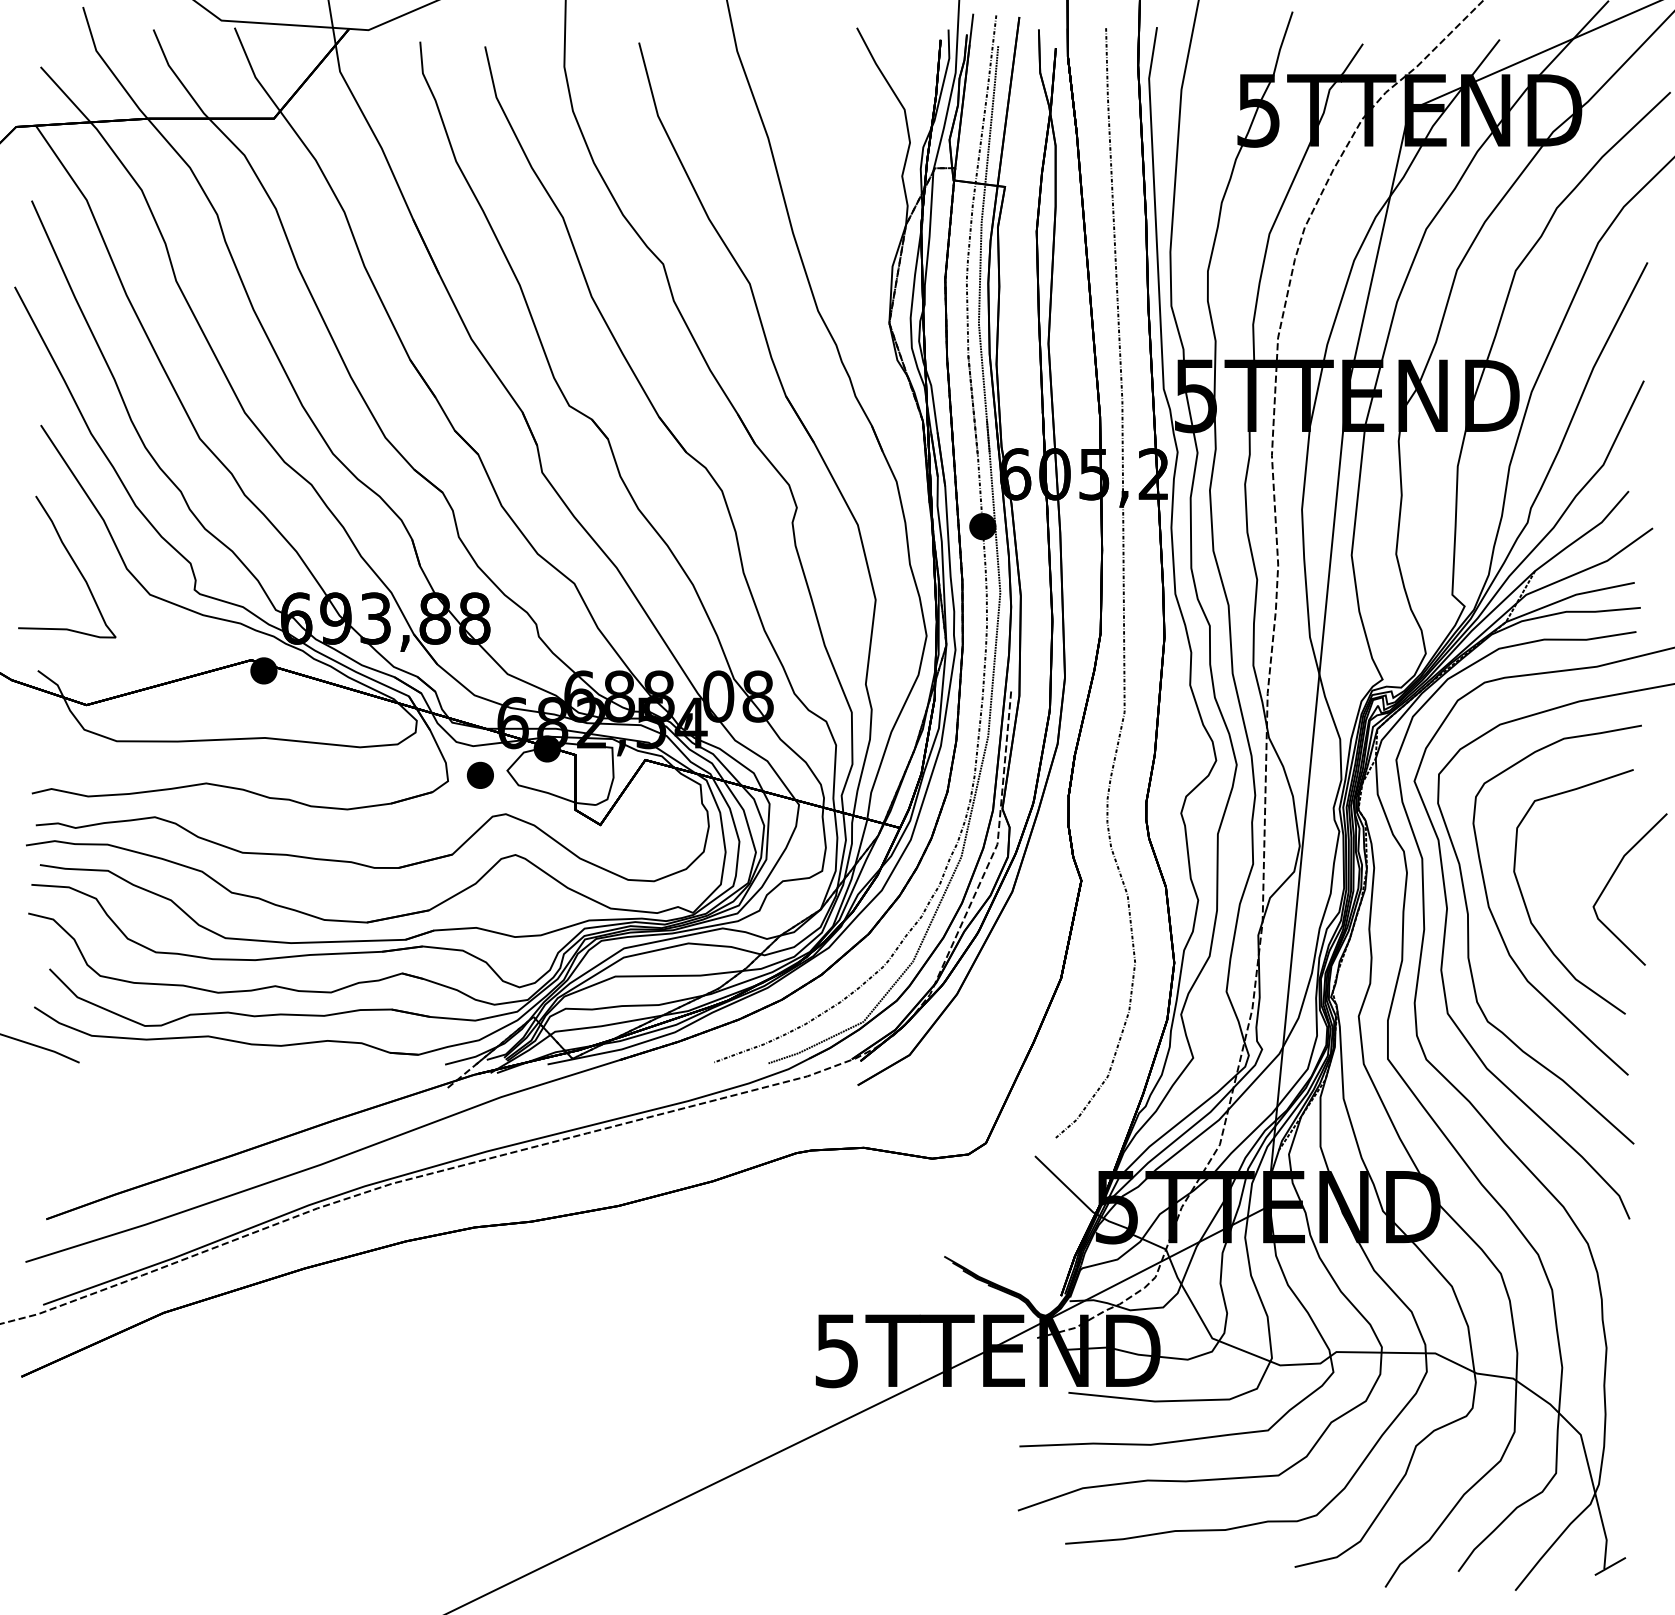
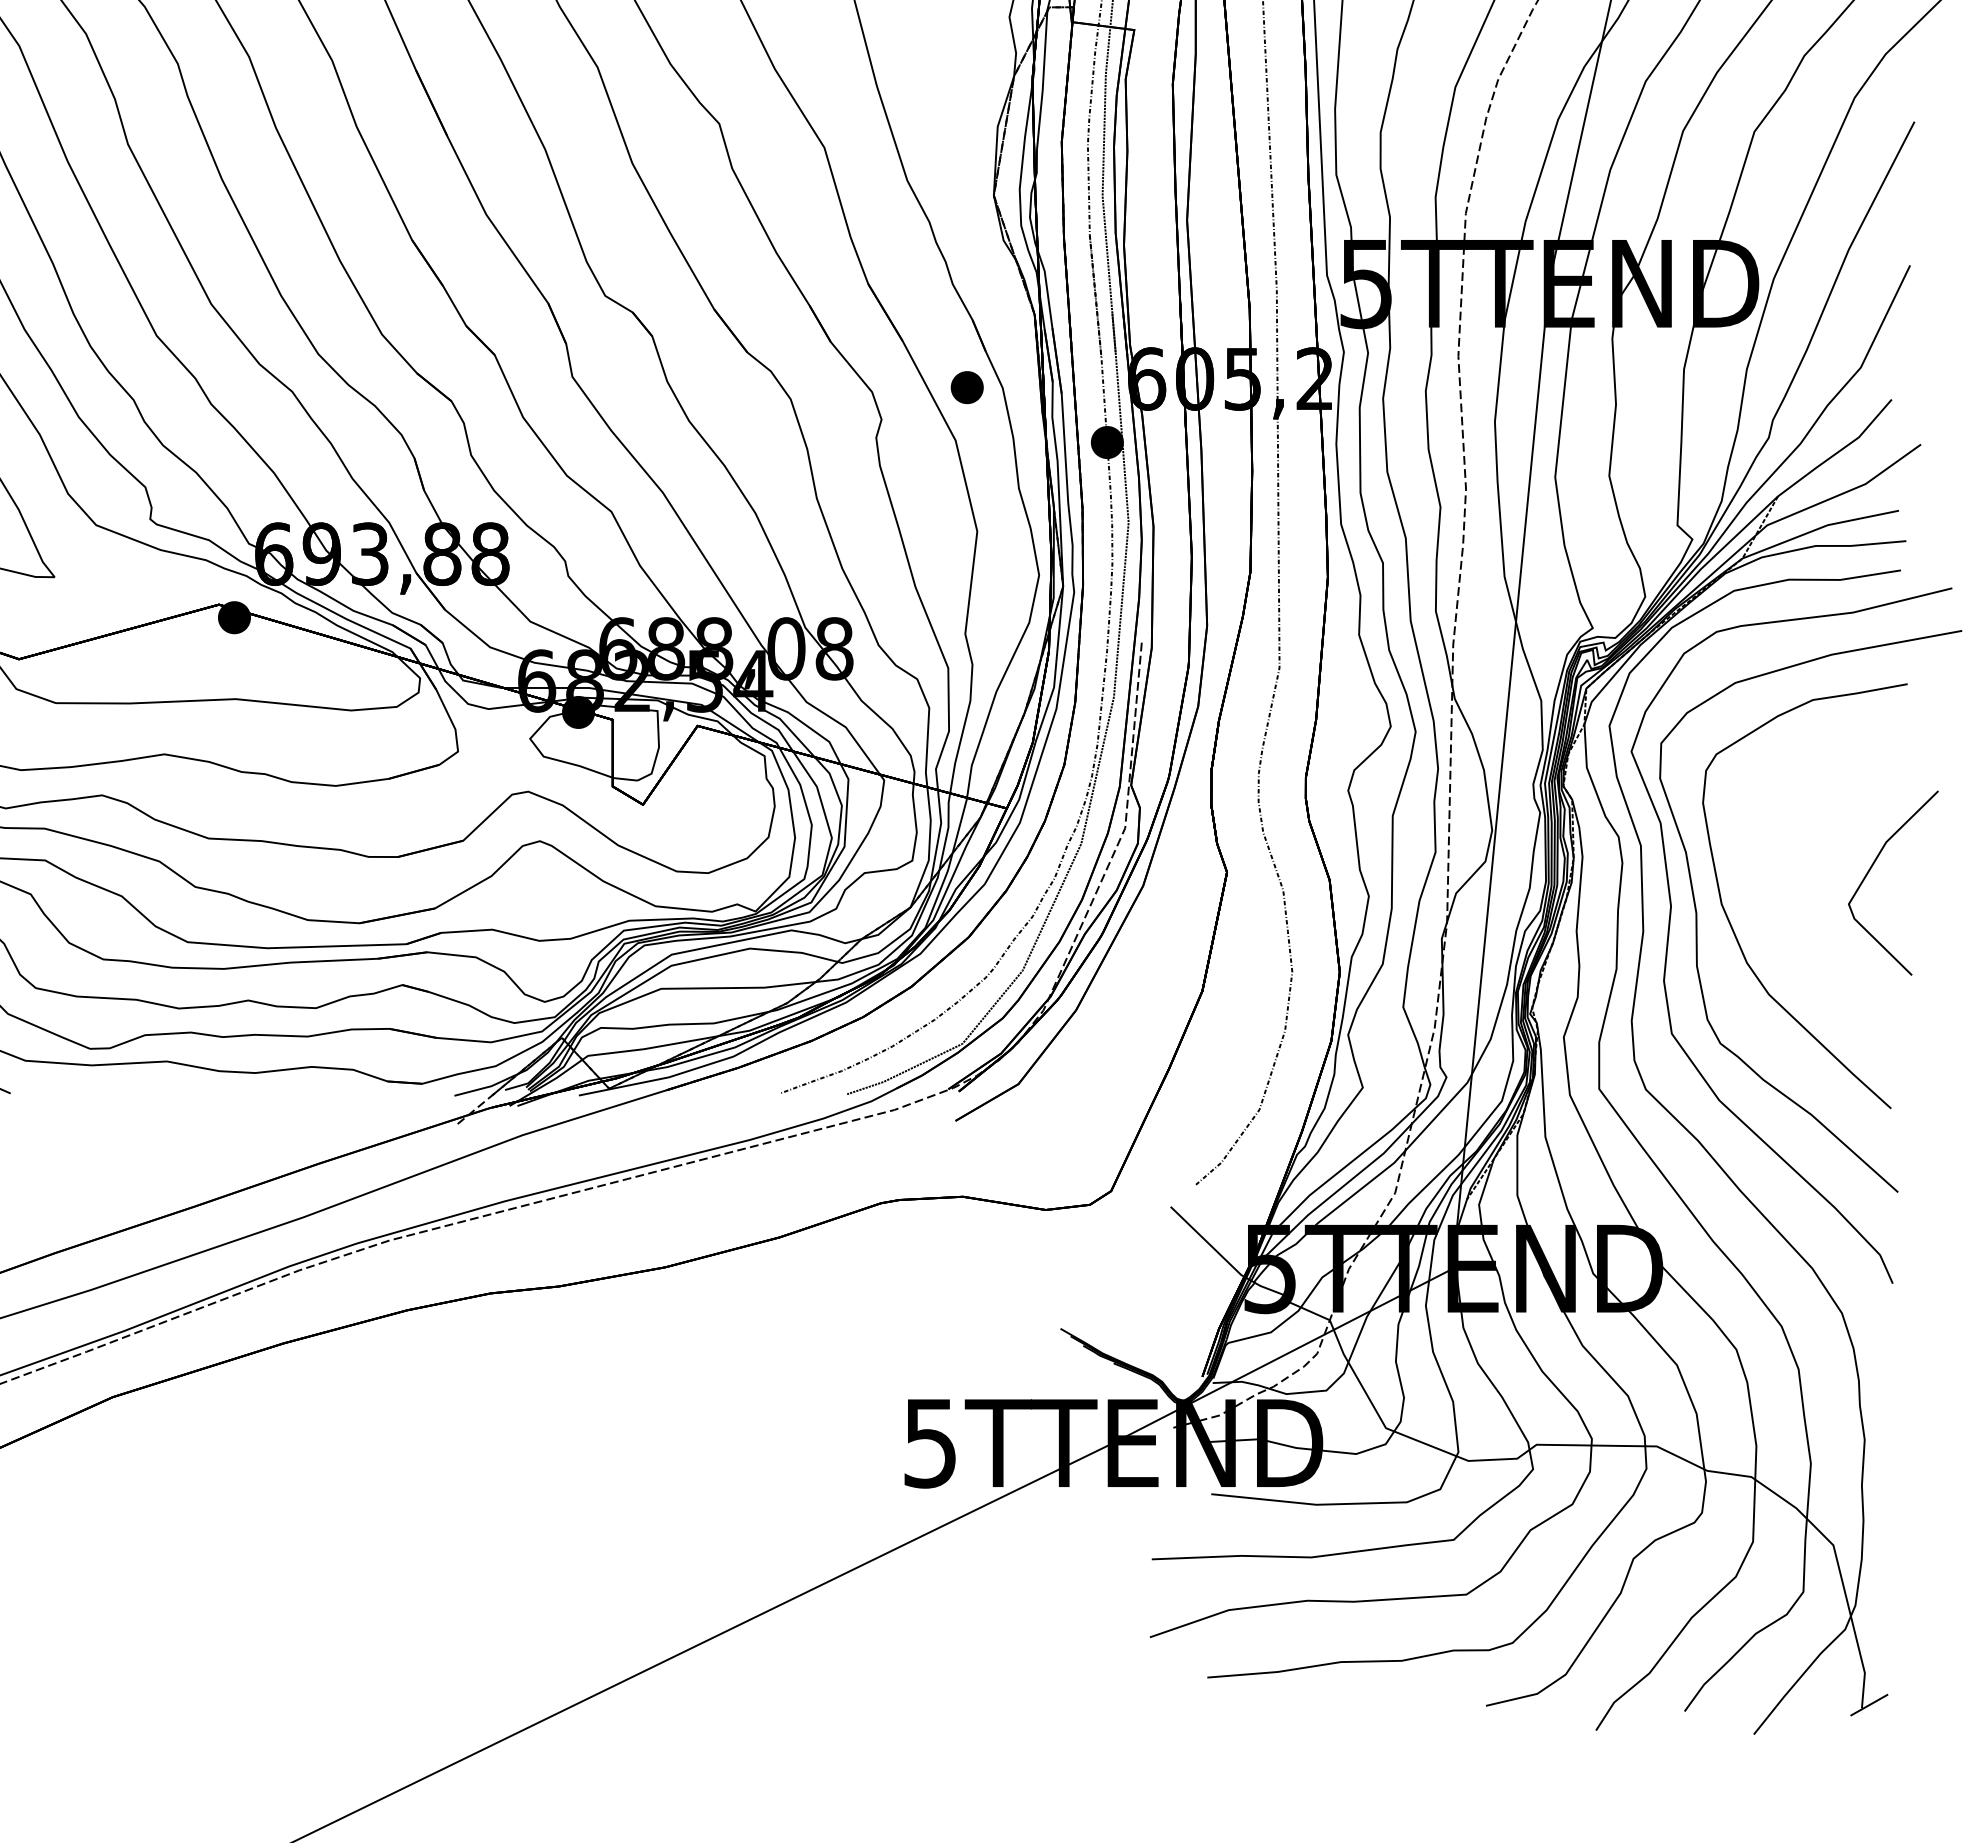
part: (480, 774) -> (967, 386), moved
part: (1527, 907) -> (1768, 904), removed

